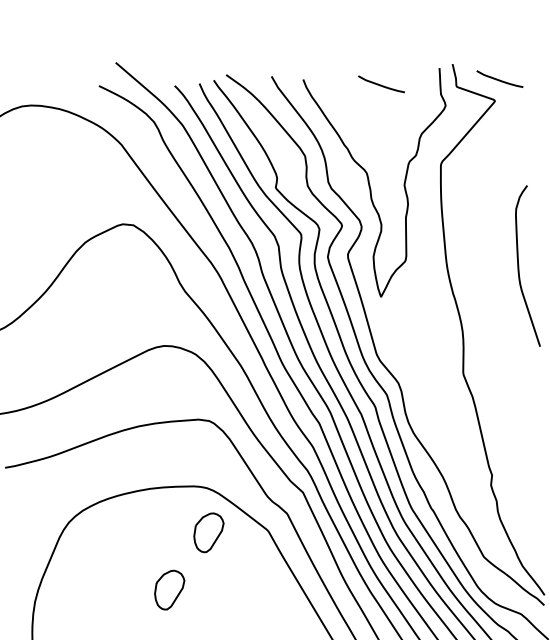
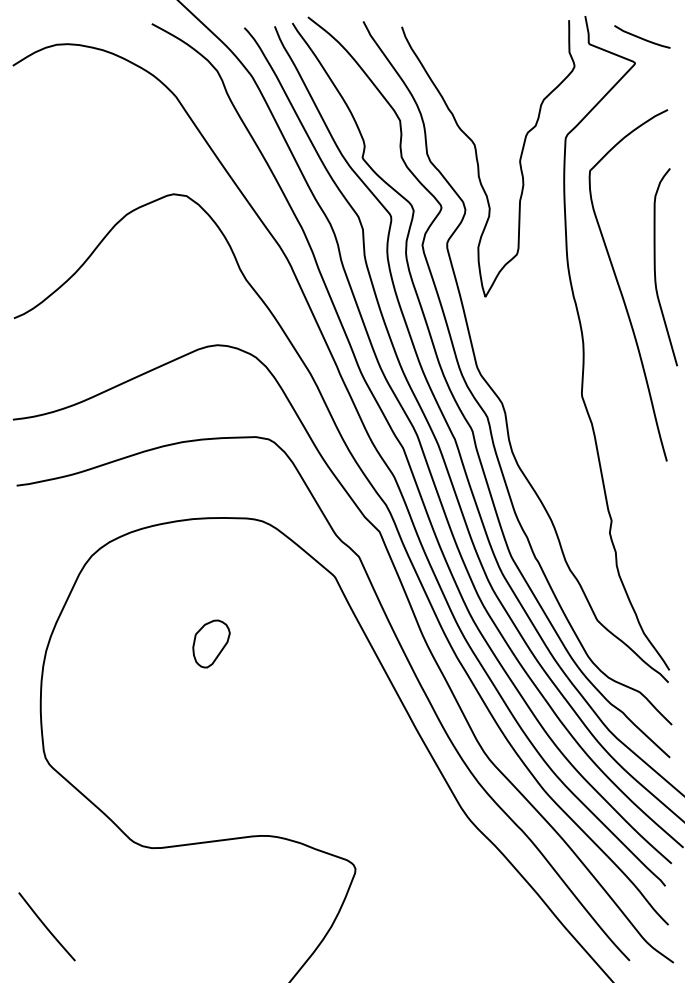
curve: (381, 84) -> (497, 37), removed
curve: (491, 284) -> (620, 287), added
part: (209, 532) -> (262, 575), removed

